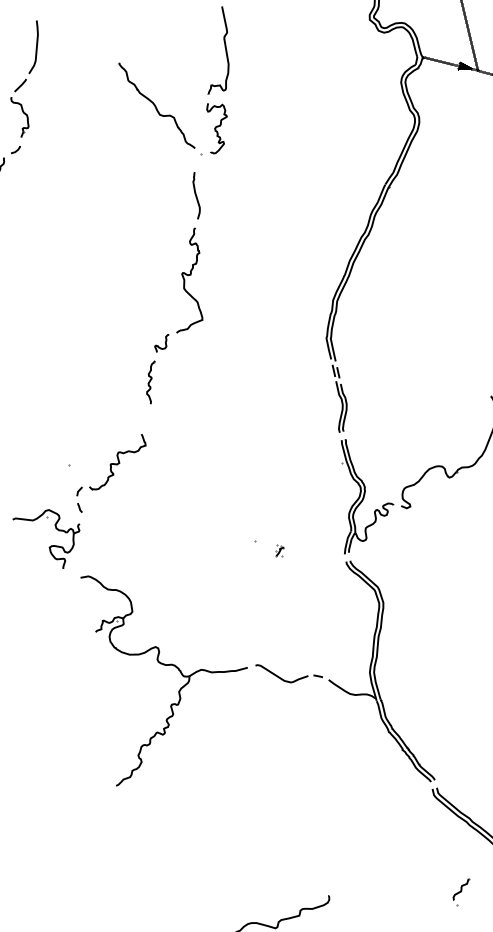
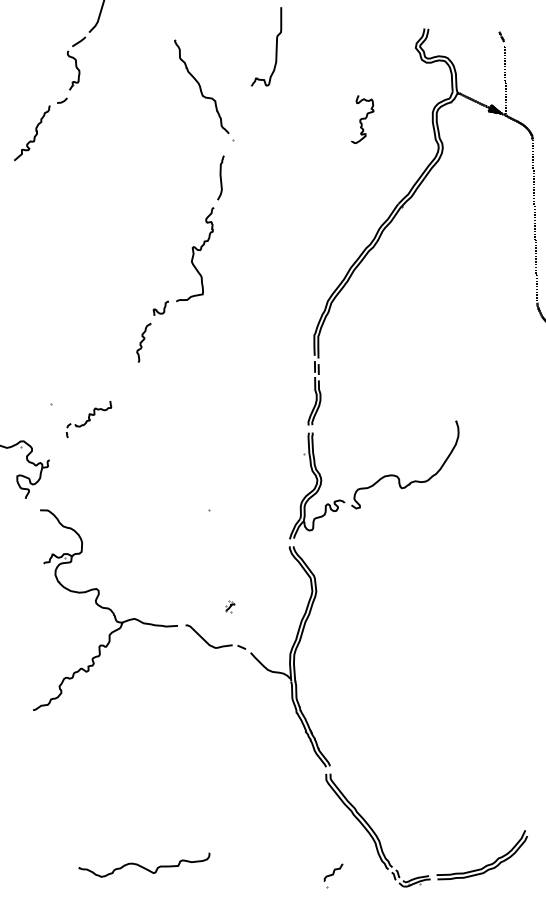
curve: (217, 127) -> (362, 119), moved
part: (111, 473) -> (88, 419), size x0.6
part: (280, 550) -> (230, 606), moved

